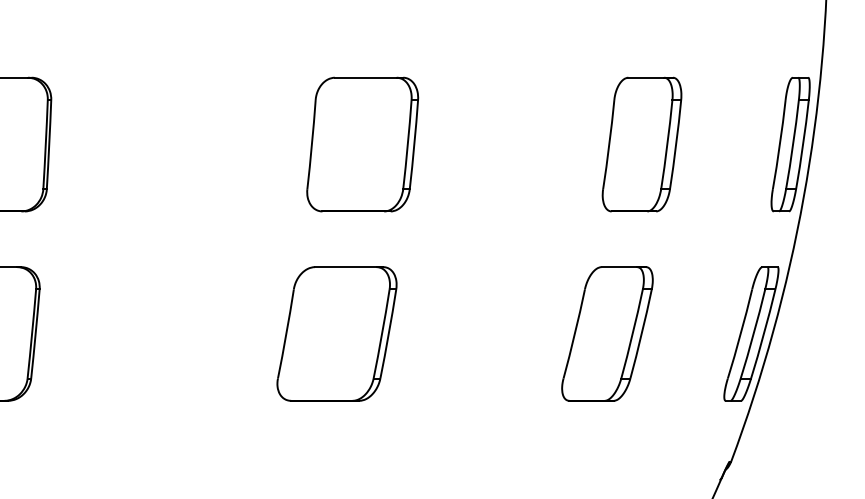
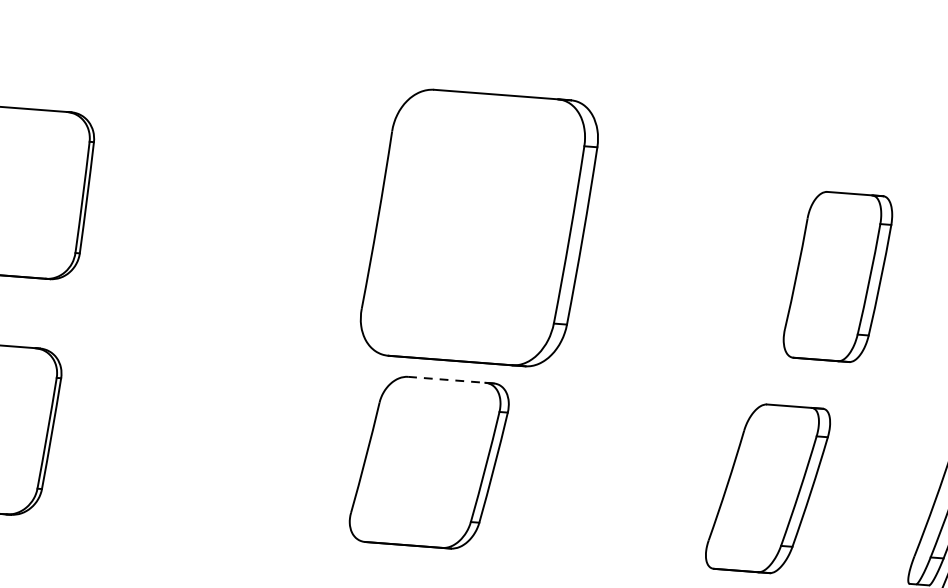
part: (362, 144) -> (479, 227), size x1.6
part: (641, 144) -> (837, 276), moved
line: (349, 267) -> (451, 380), solid -> dashed

